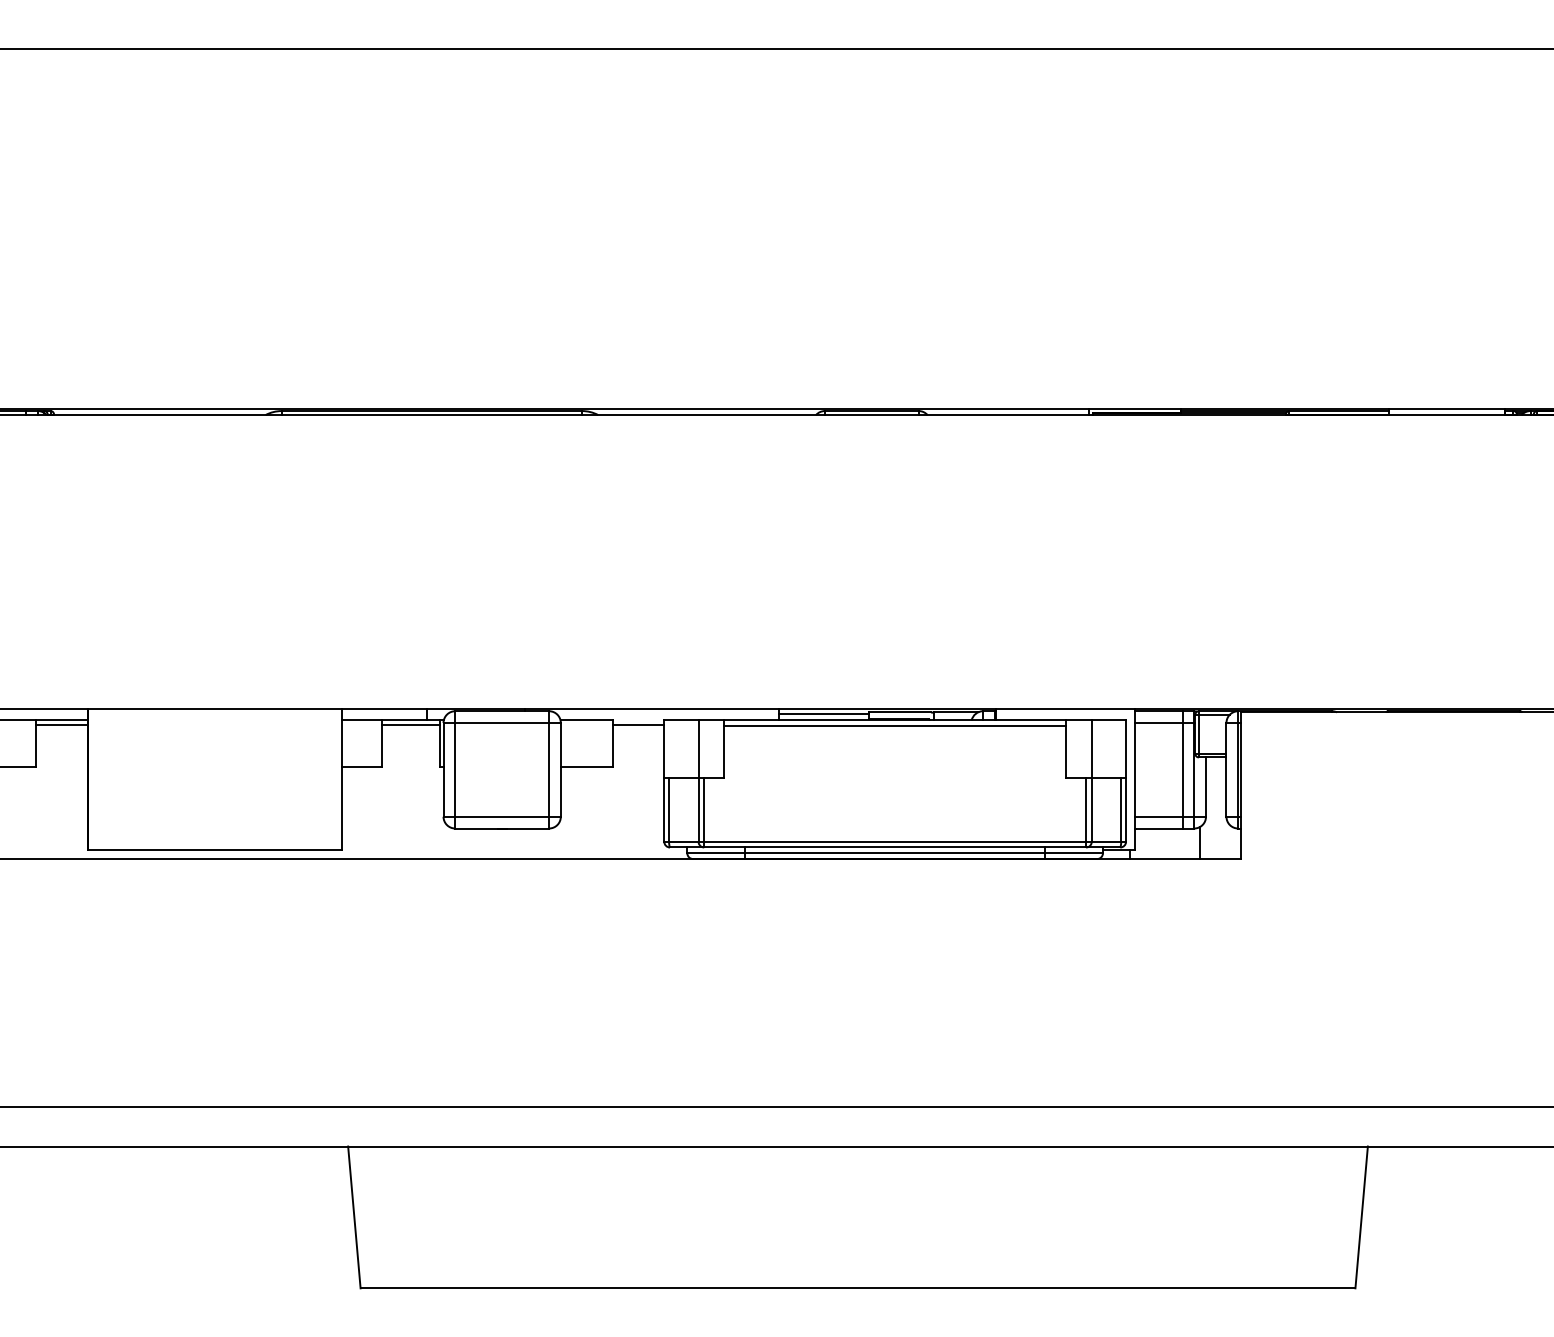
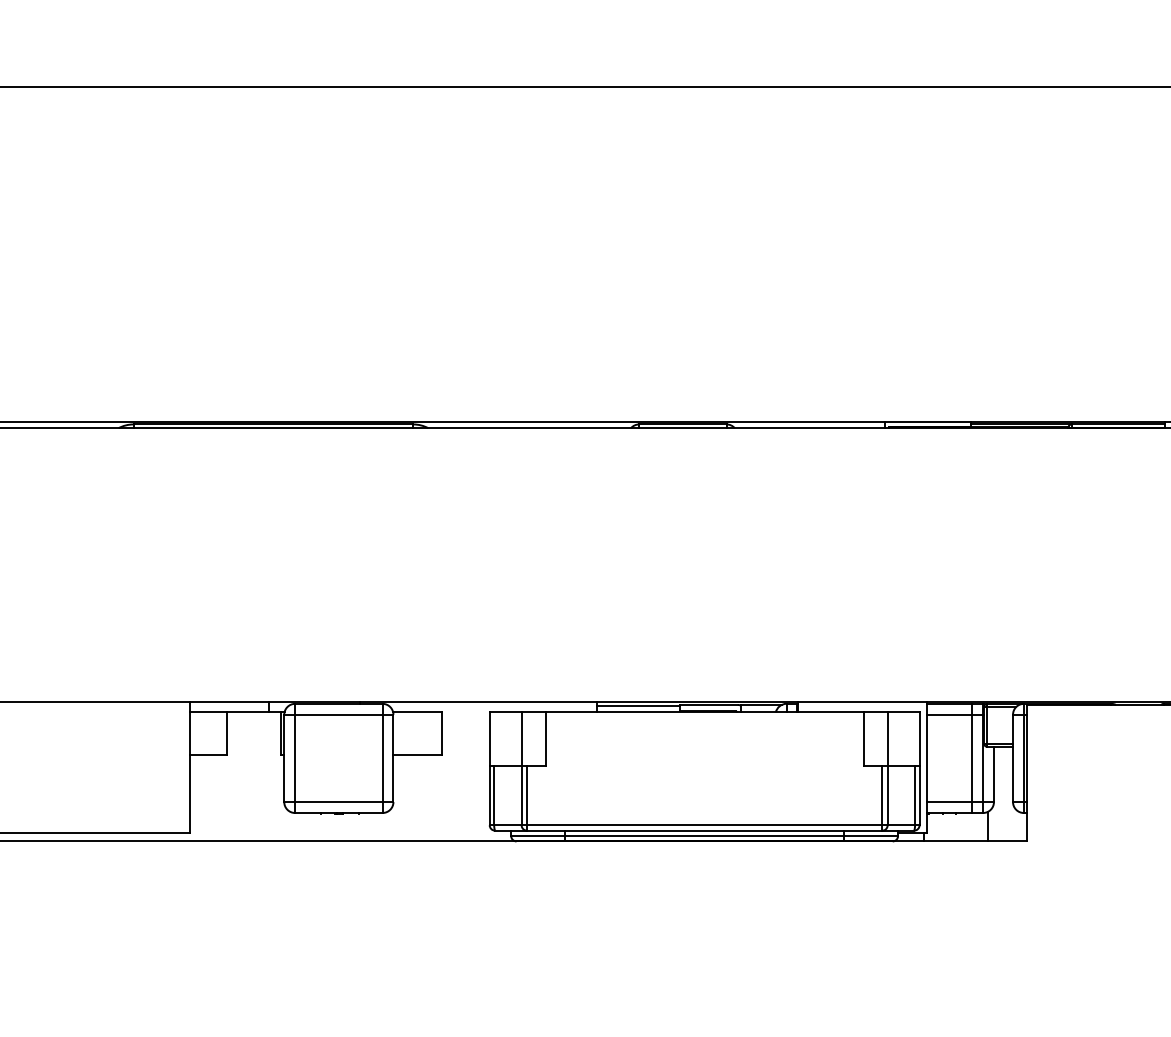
line: (410, 725) -> (253, 717), removed
line: (638, 725) -> (465, 717), removed
line: (895, 726) -> (704, 718), removed

